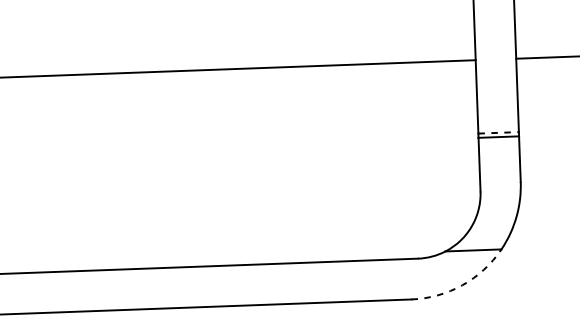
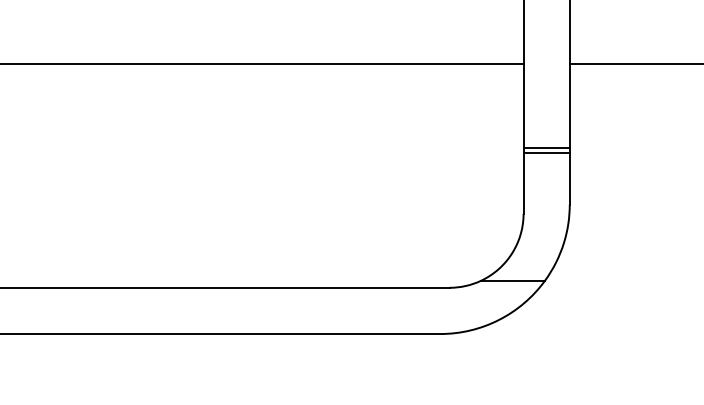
line: (499, 132) -> (547, 147), dashed -> solid
arc: (462, 284) -> (499, 319), dashed -> solid

